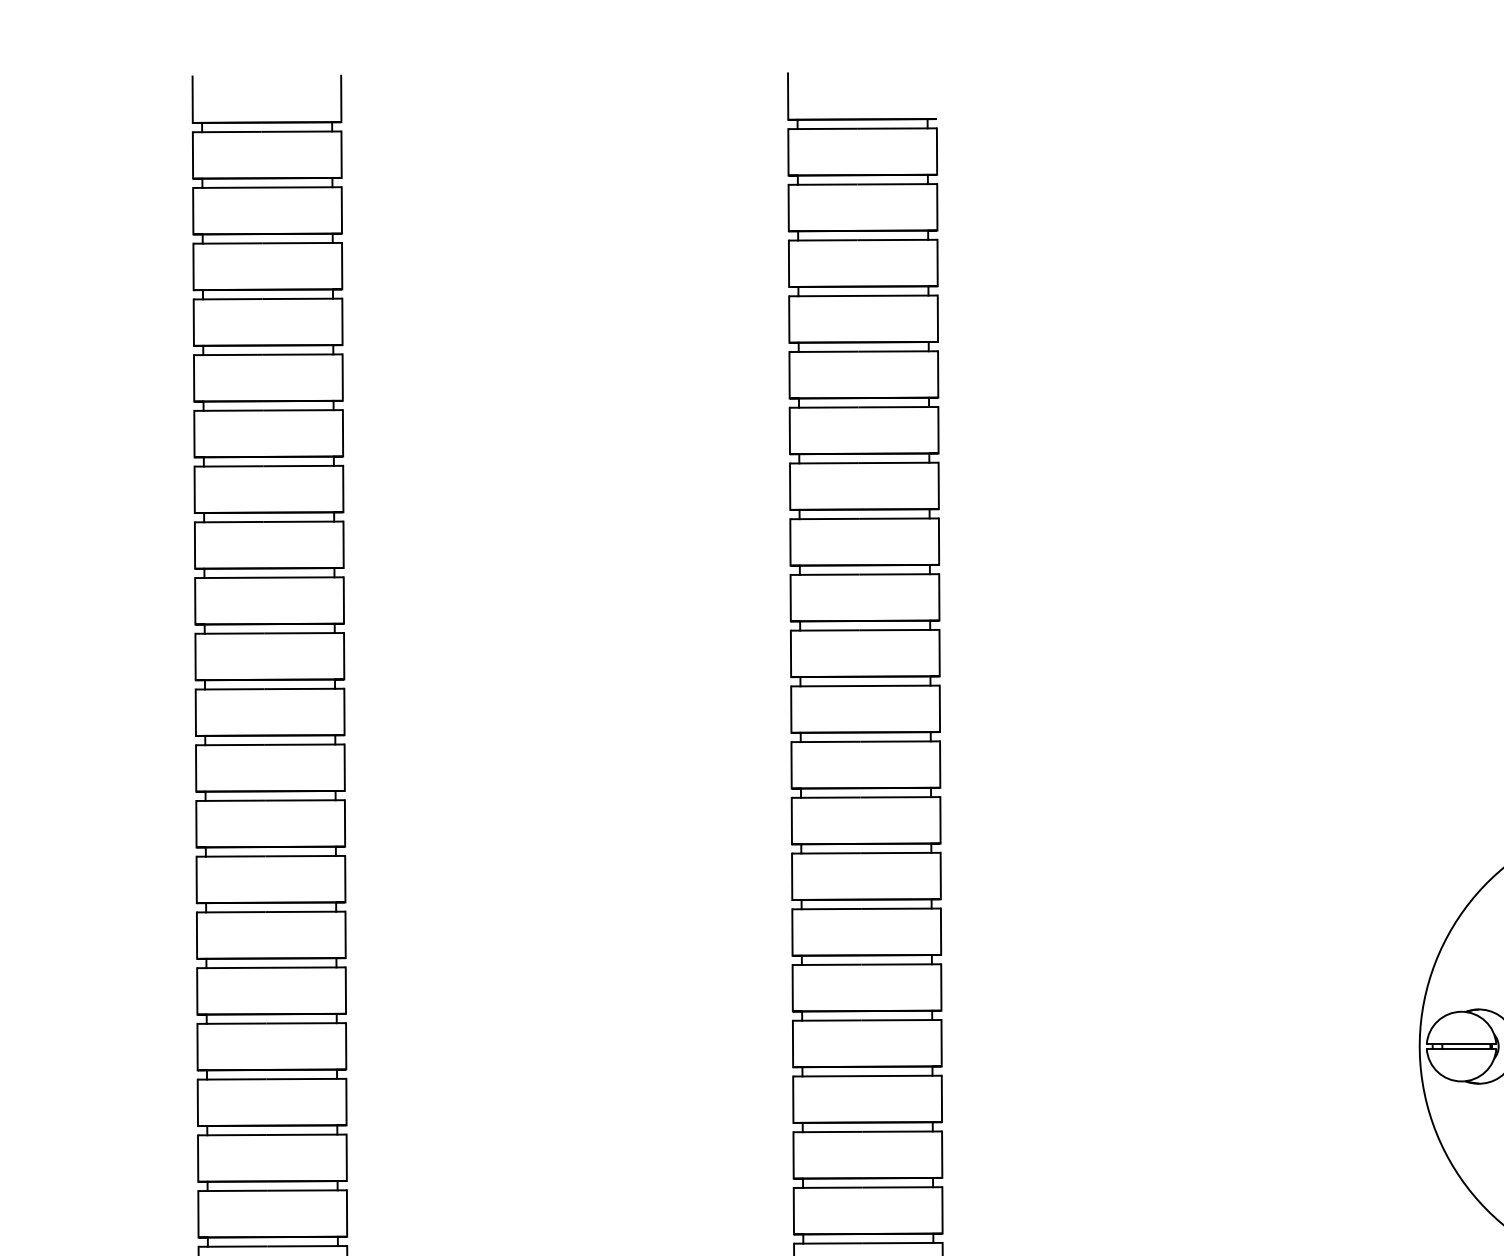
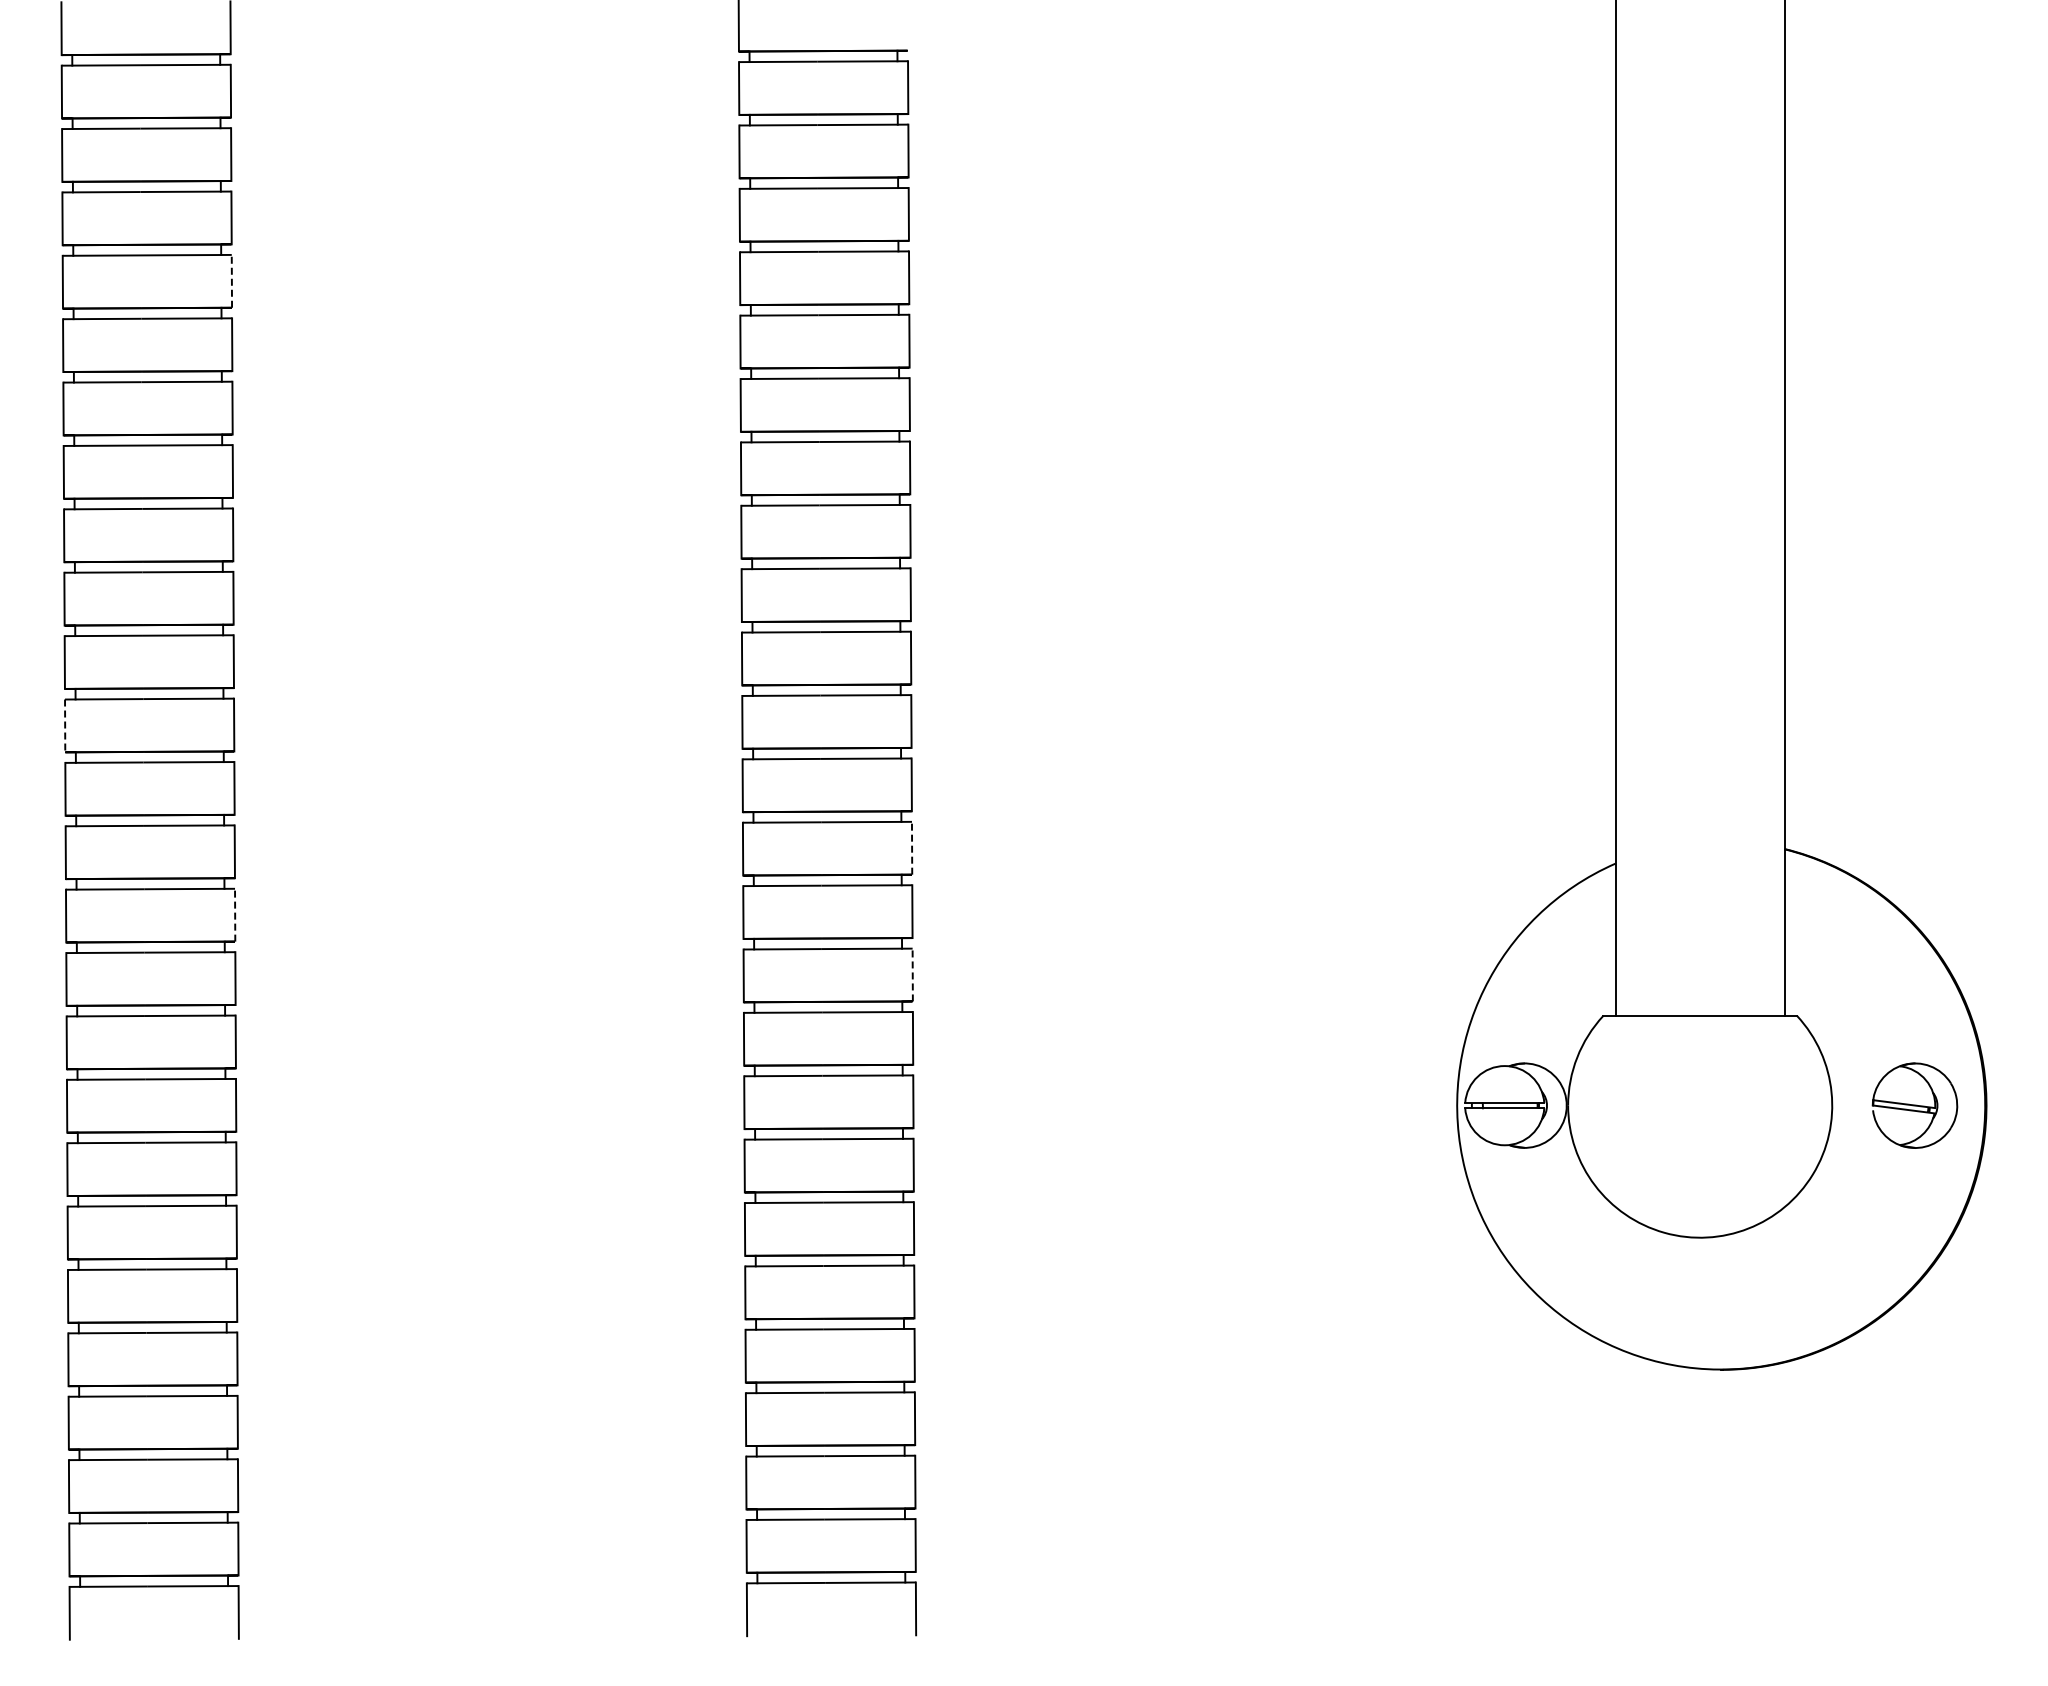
line: (342, 321) -> (231, 280), solid -> dashed
line: (196, 713) -> (65, 726), solid -> dashed
line: (940, 819) -> (912, 847), solid -> dashed
line: (345, 878) -> (235, 914), solid -> dashed
line: (940, 931) -> (912, 974), solid -> dashed

